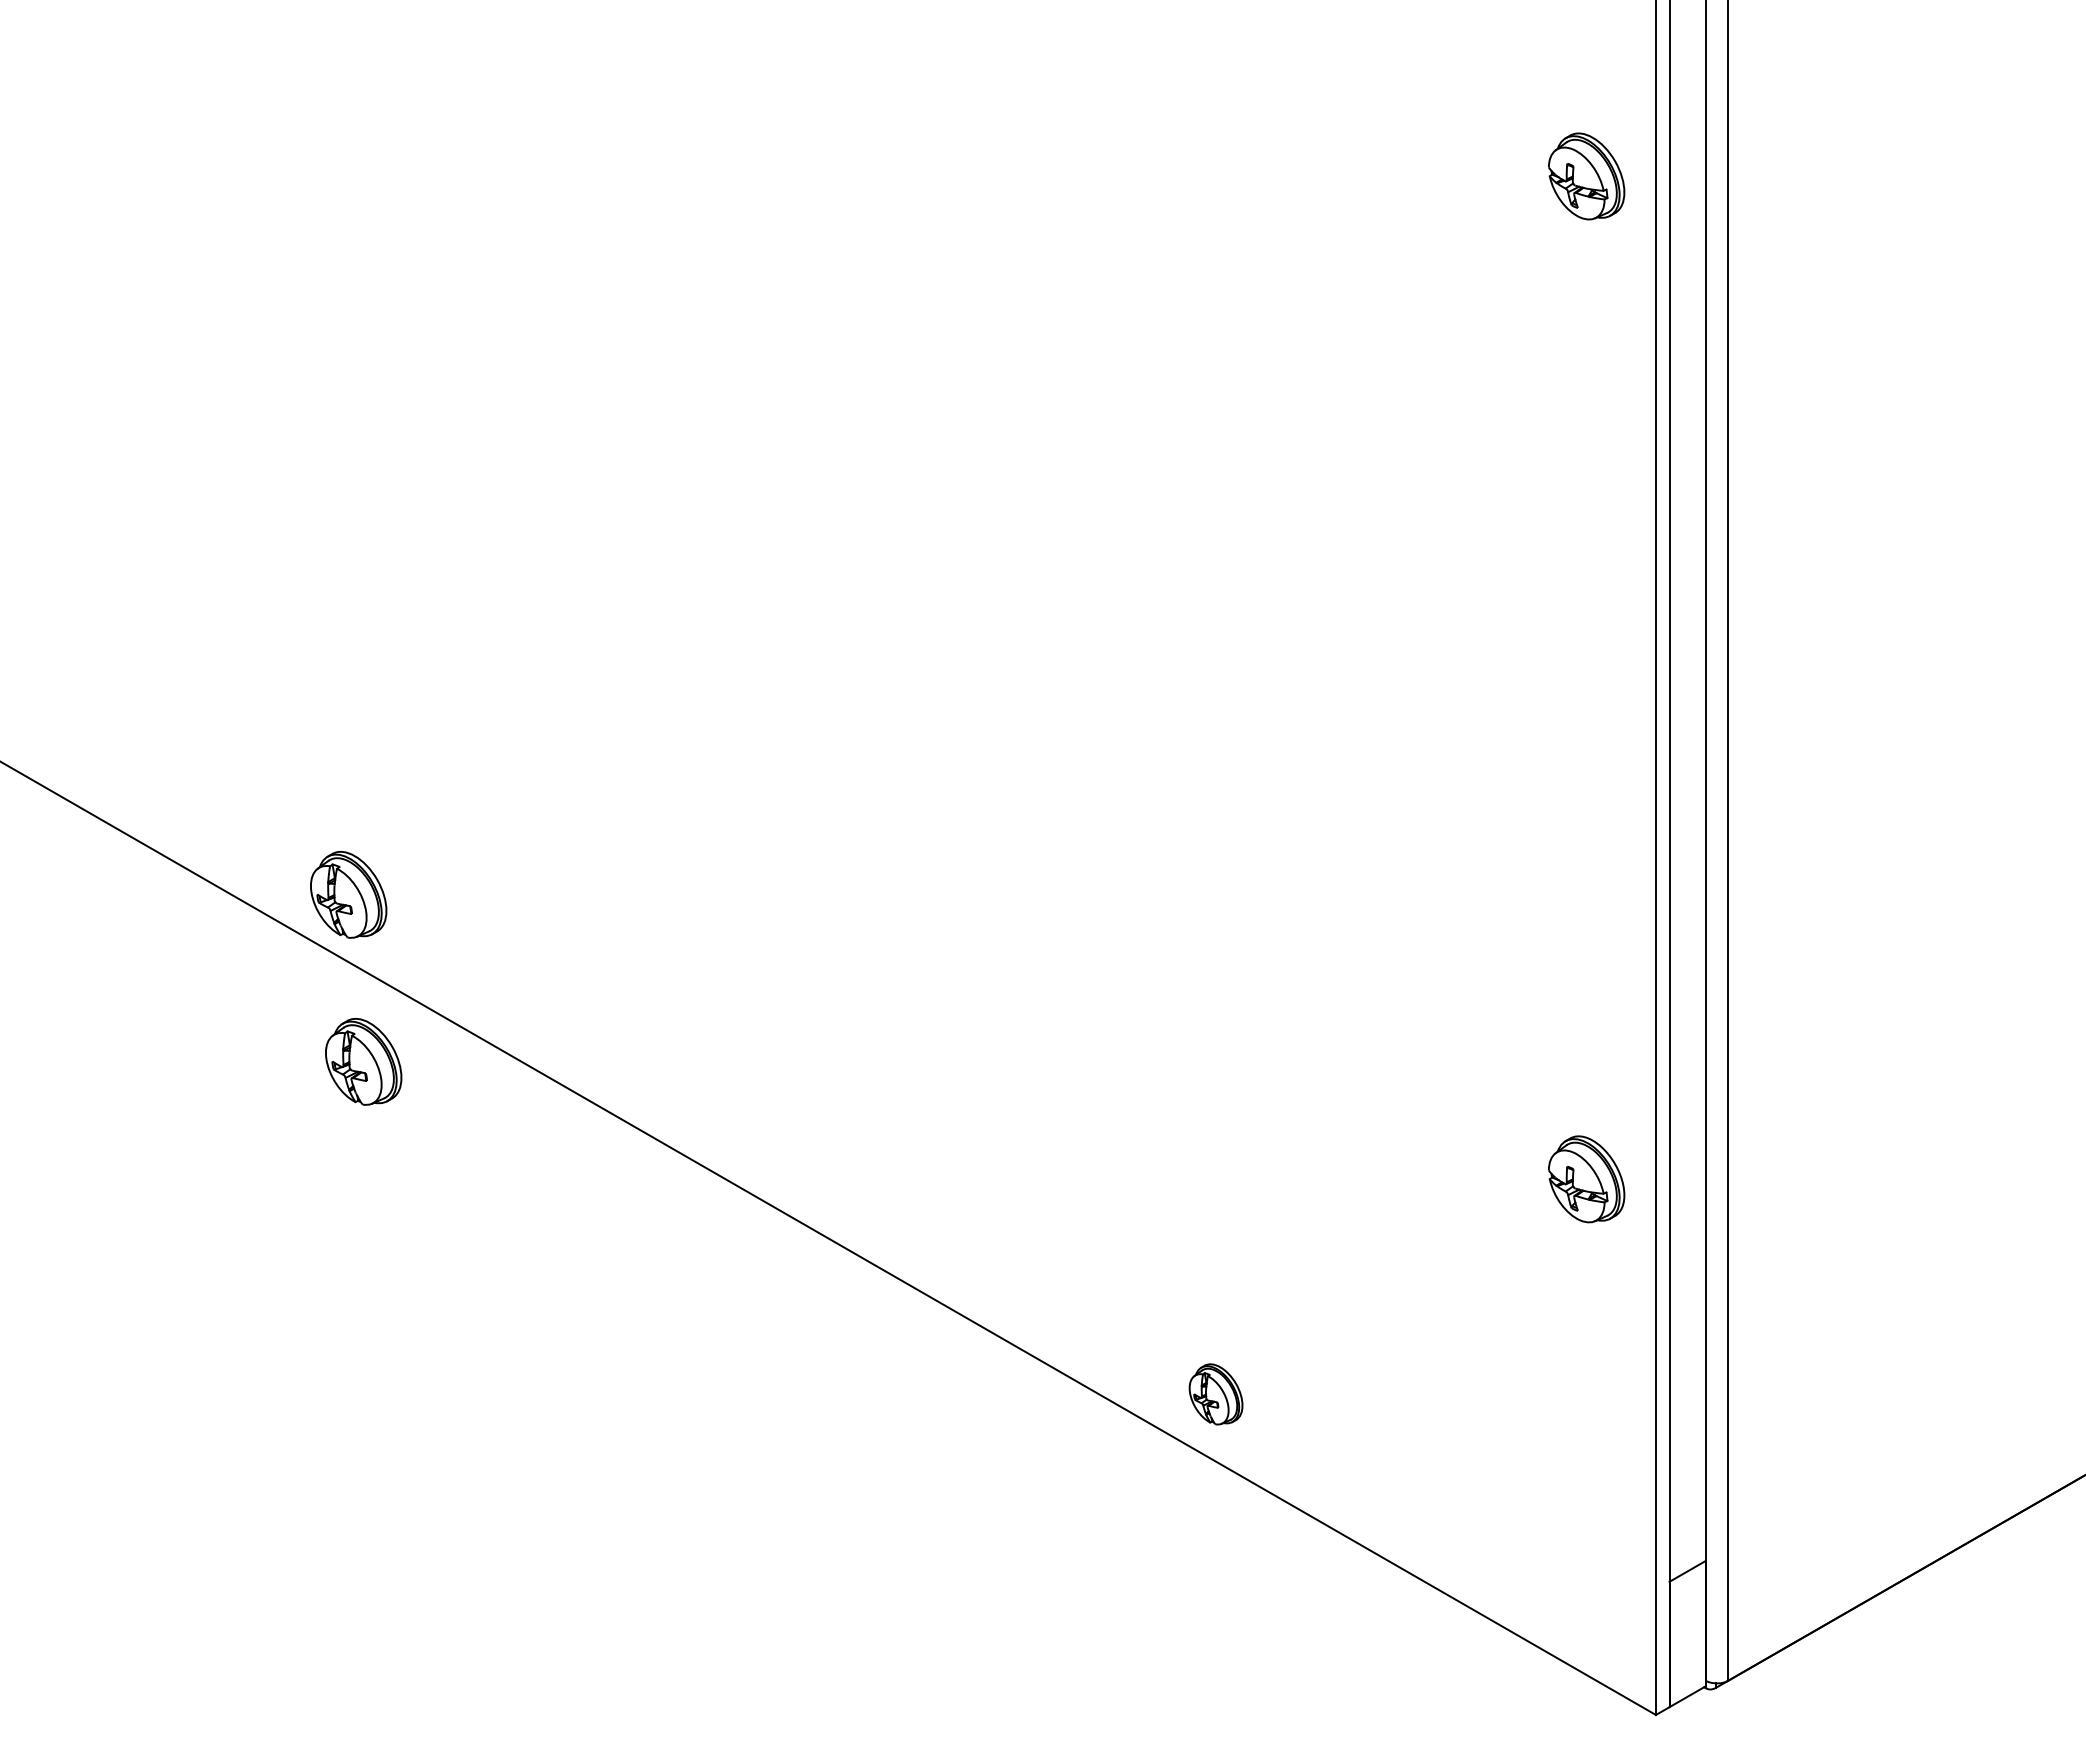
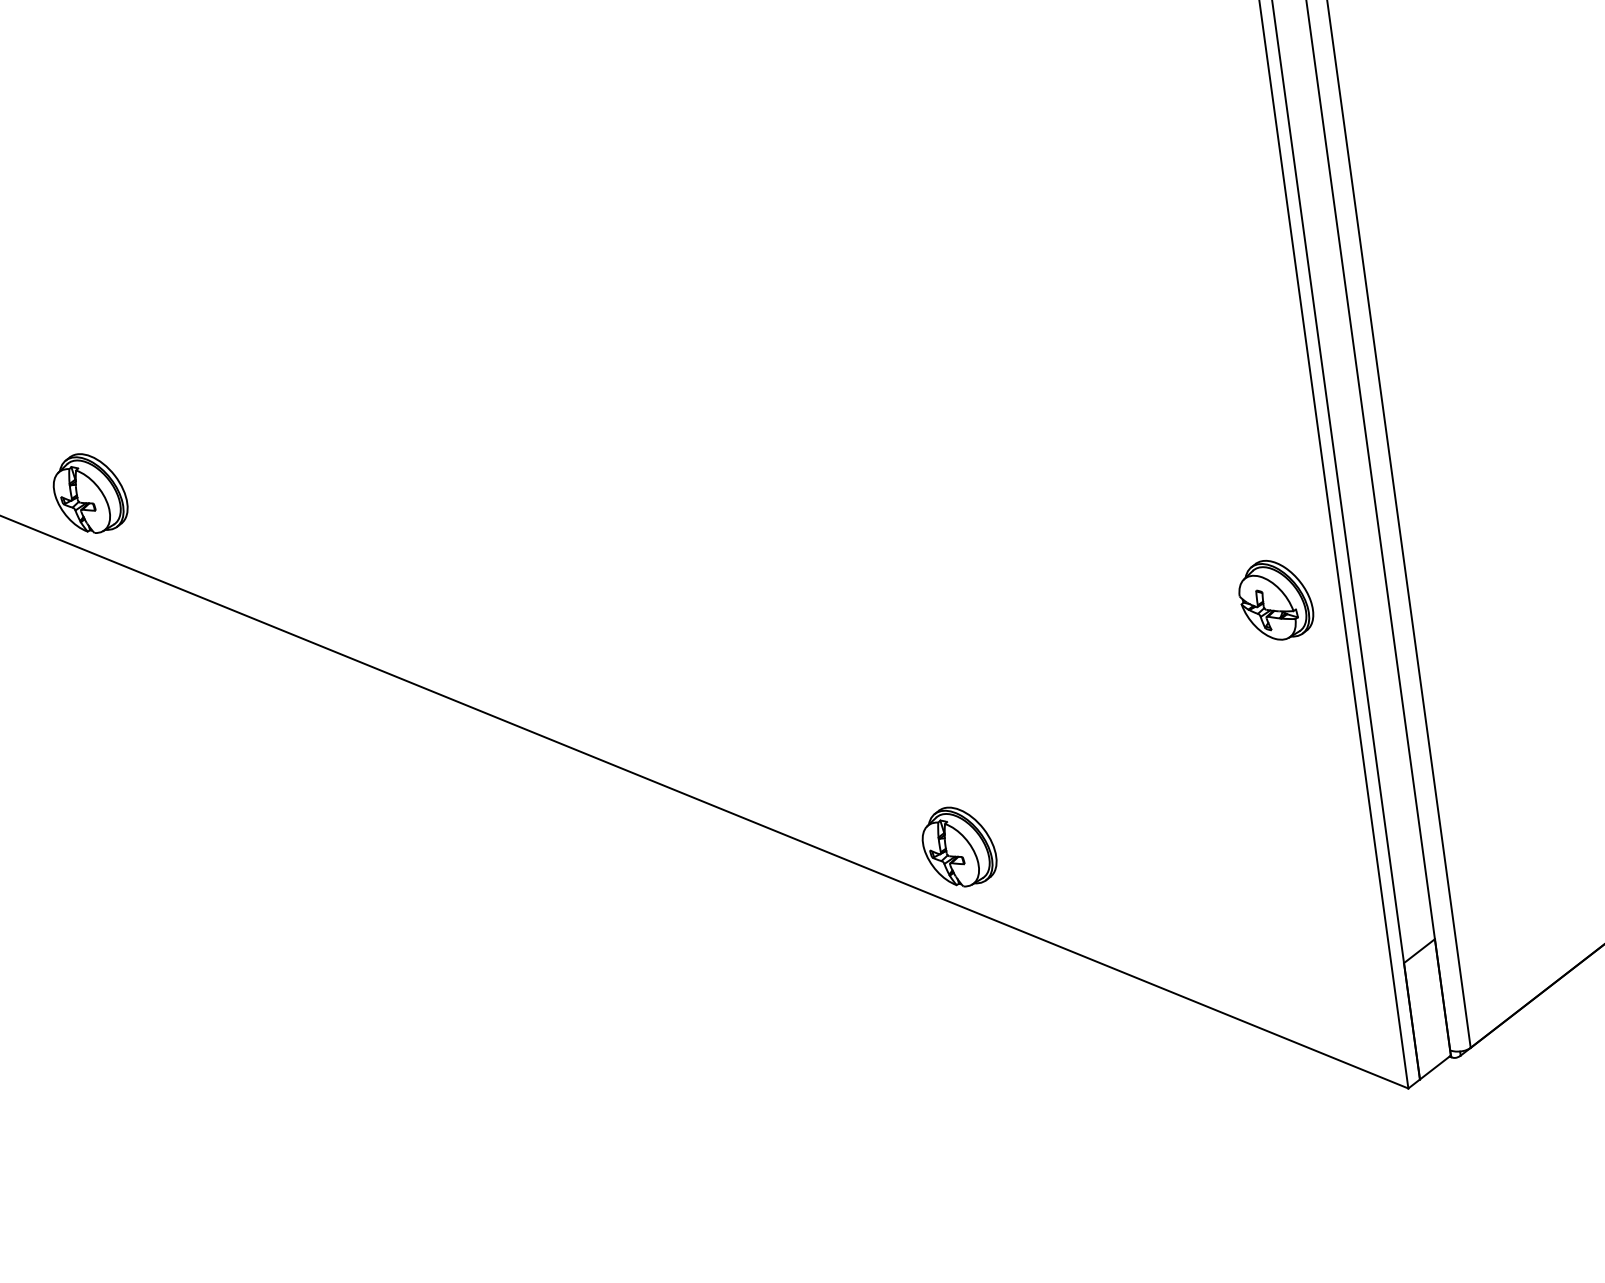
part: (363, 1061) -> (125, 646), removed
part: (1215, 1394) -> (958, 846), size x1.43

